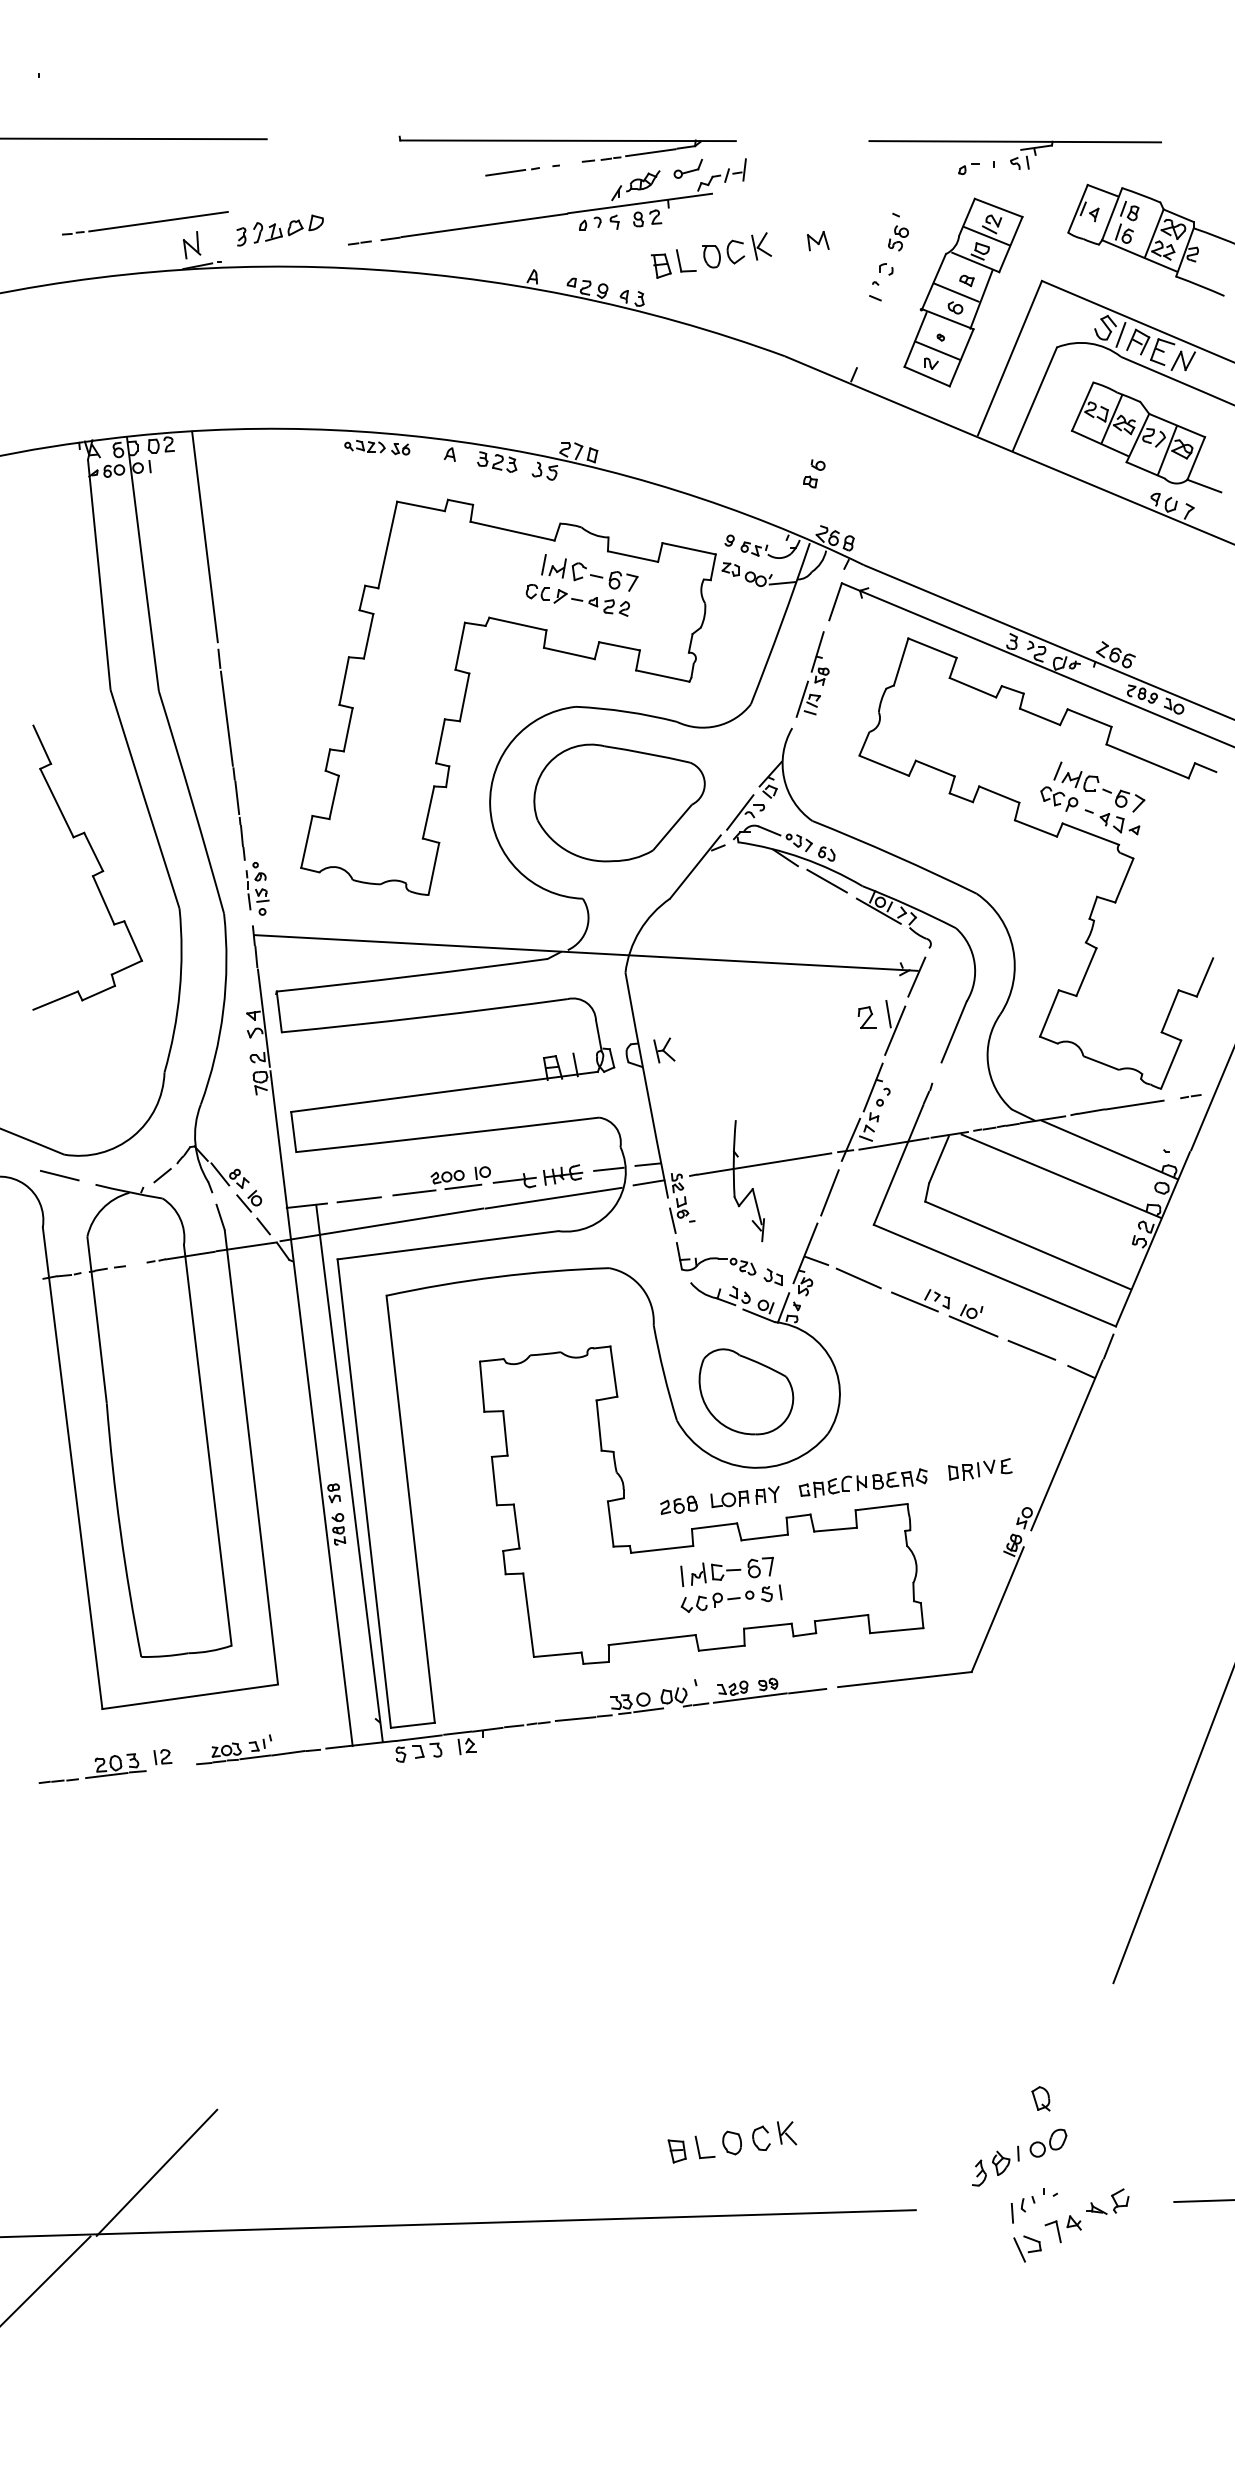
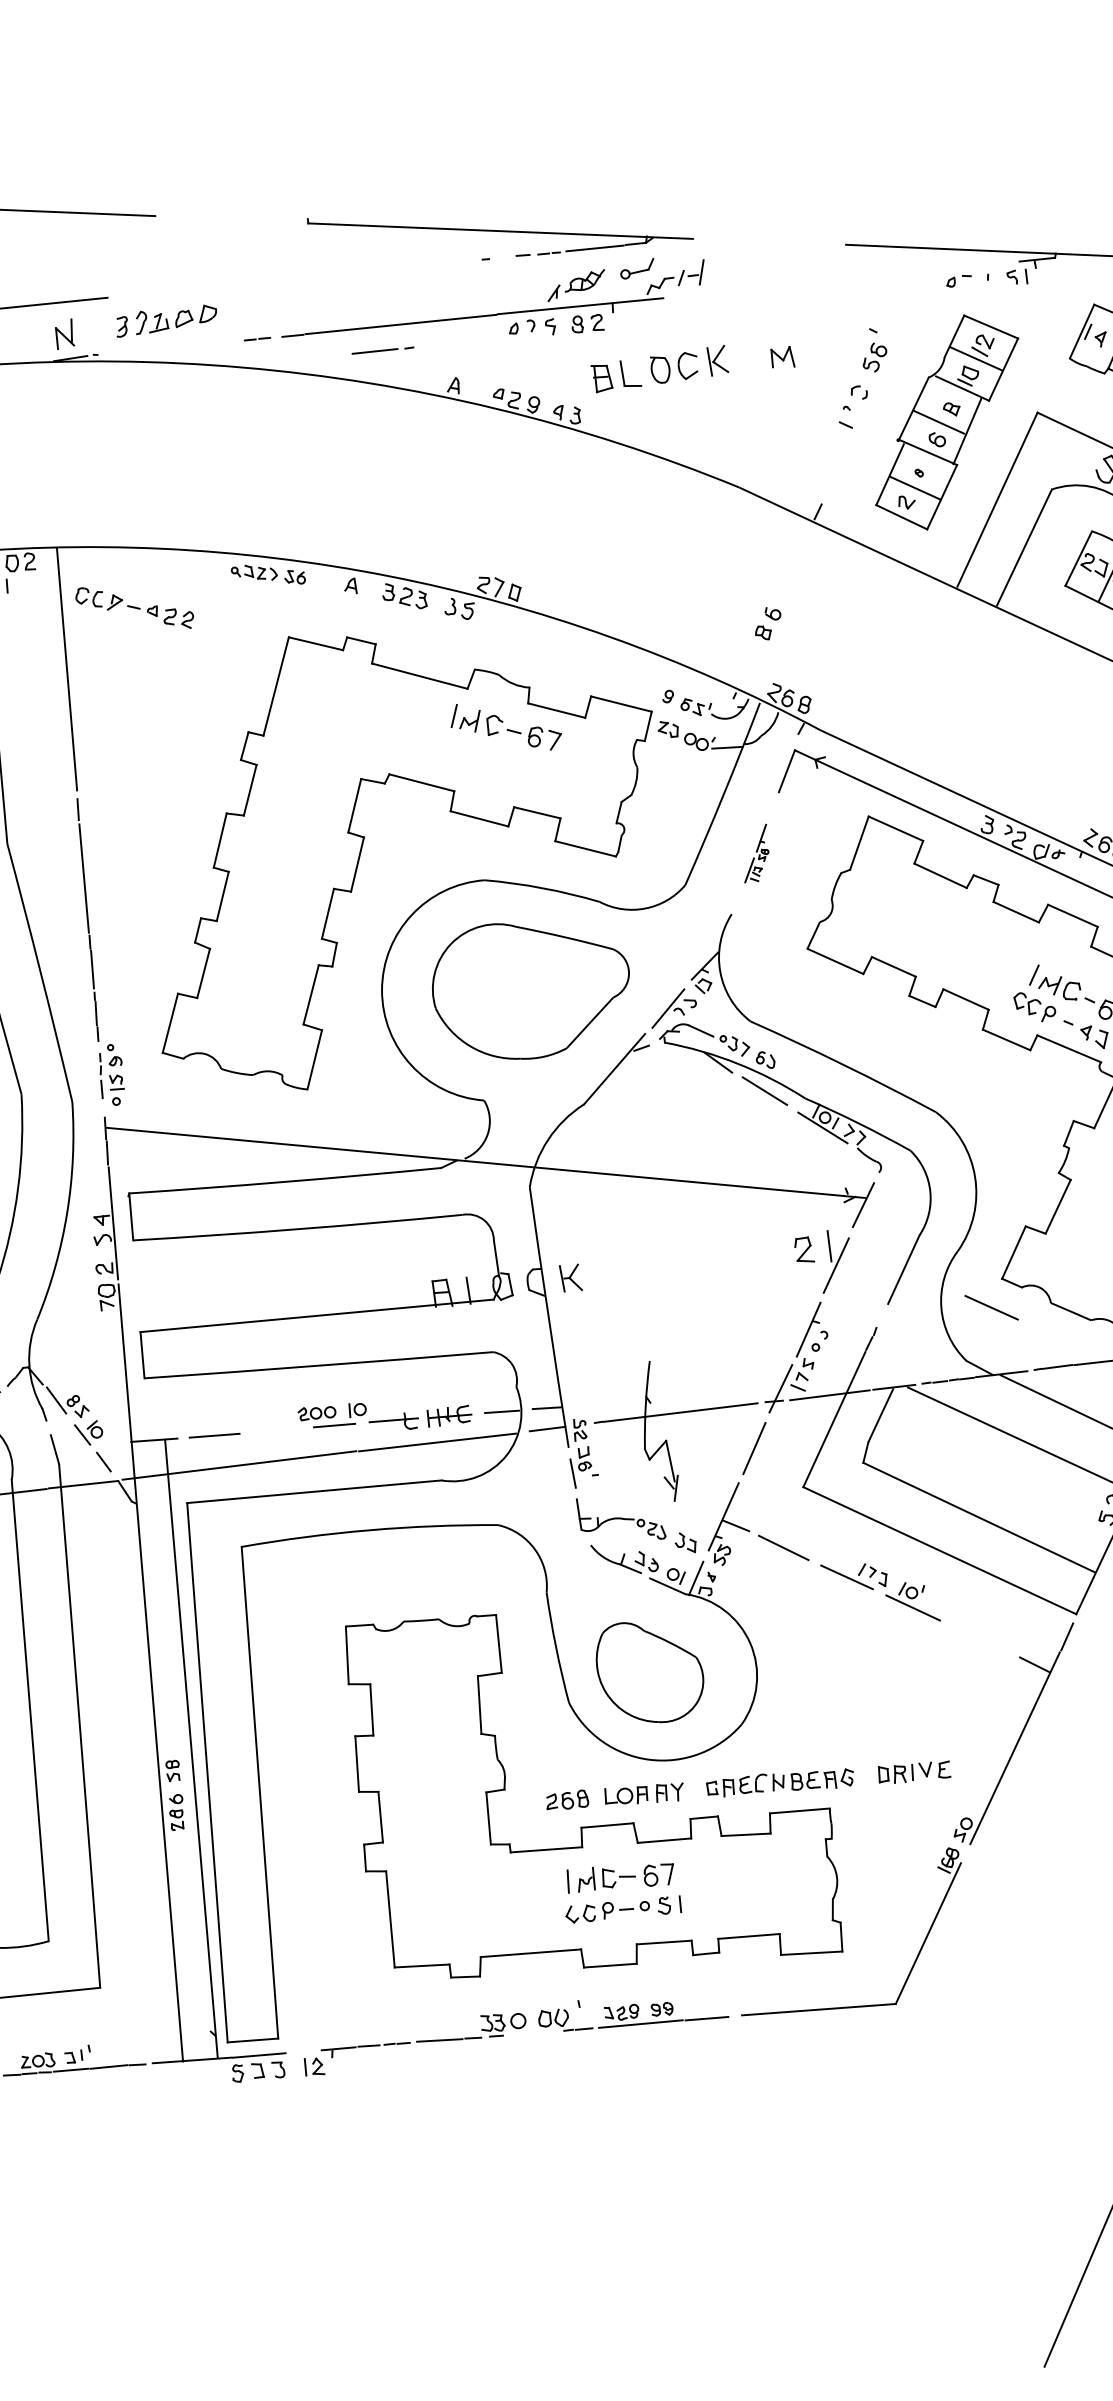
line: (512, 171) -> (382, 350), moved
part: (577, 600) -> (134, 608), moved
part: (812, 674) -> (757, 853), size x0.6
line: (414, 1192) -> (278, 1429), removed
line: (1031, 1349) -> (991, 1306), moved
line: (648, 1710) -> (523, 2033), removed
line: (457, 1732) -> (303, 2050), removed

